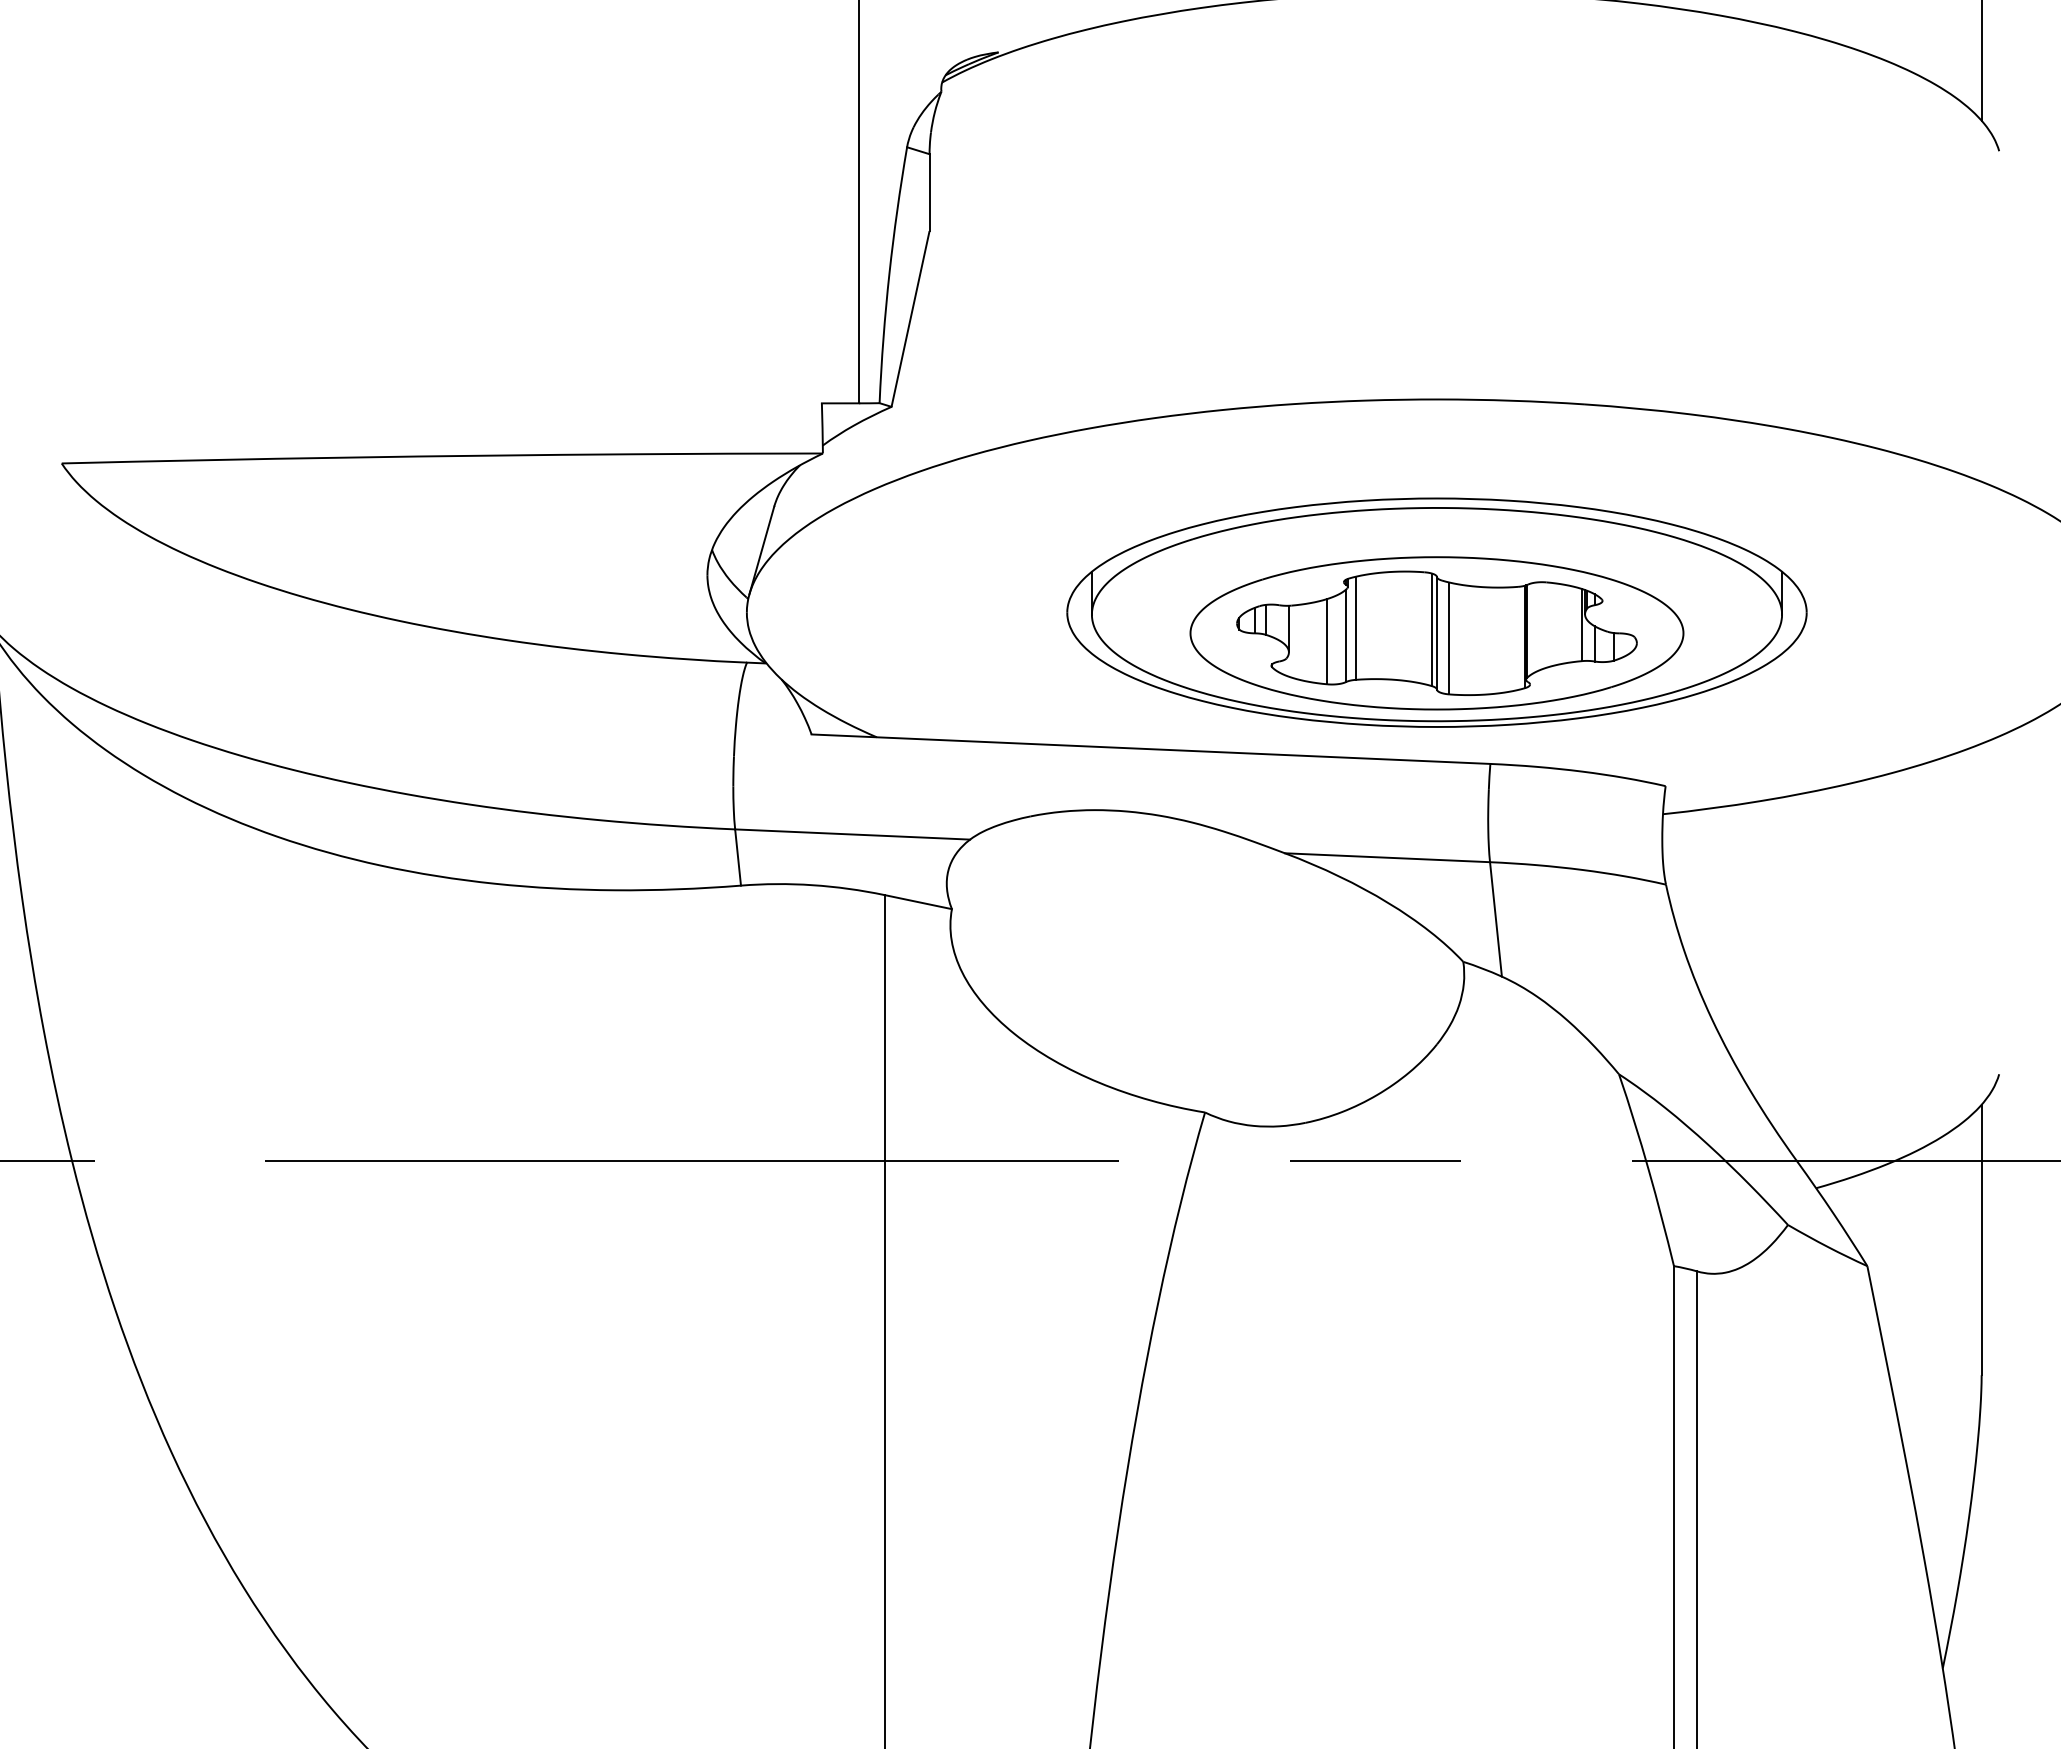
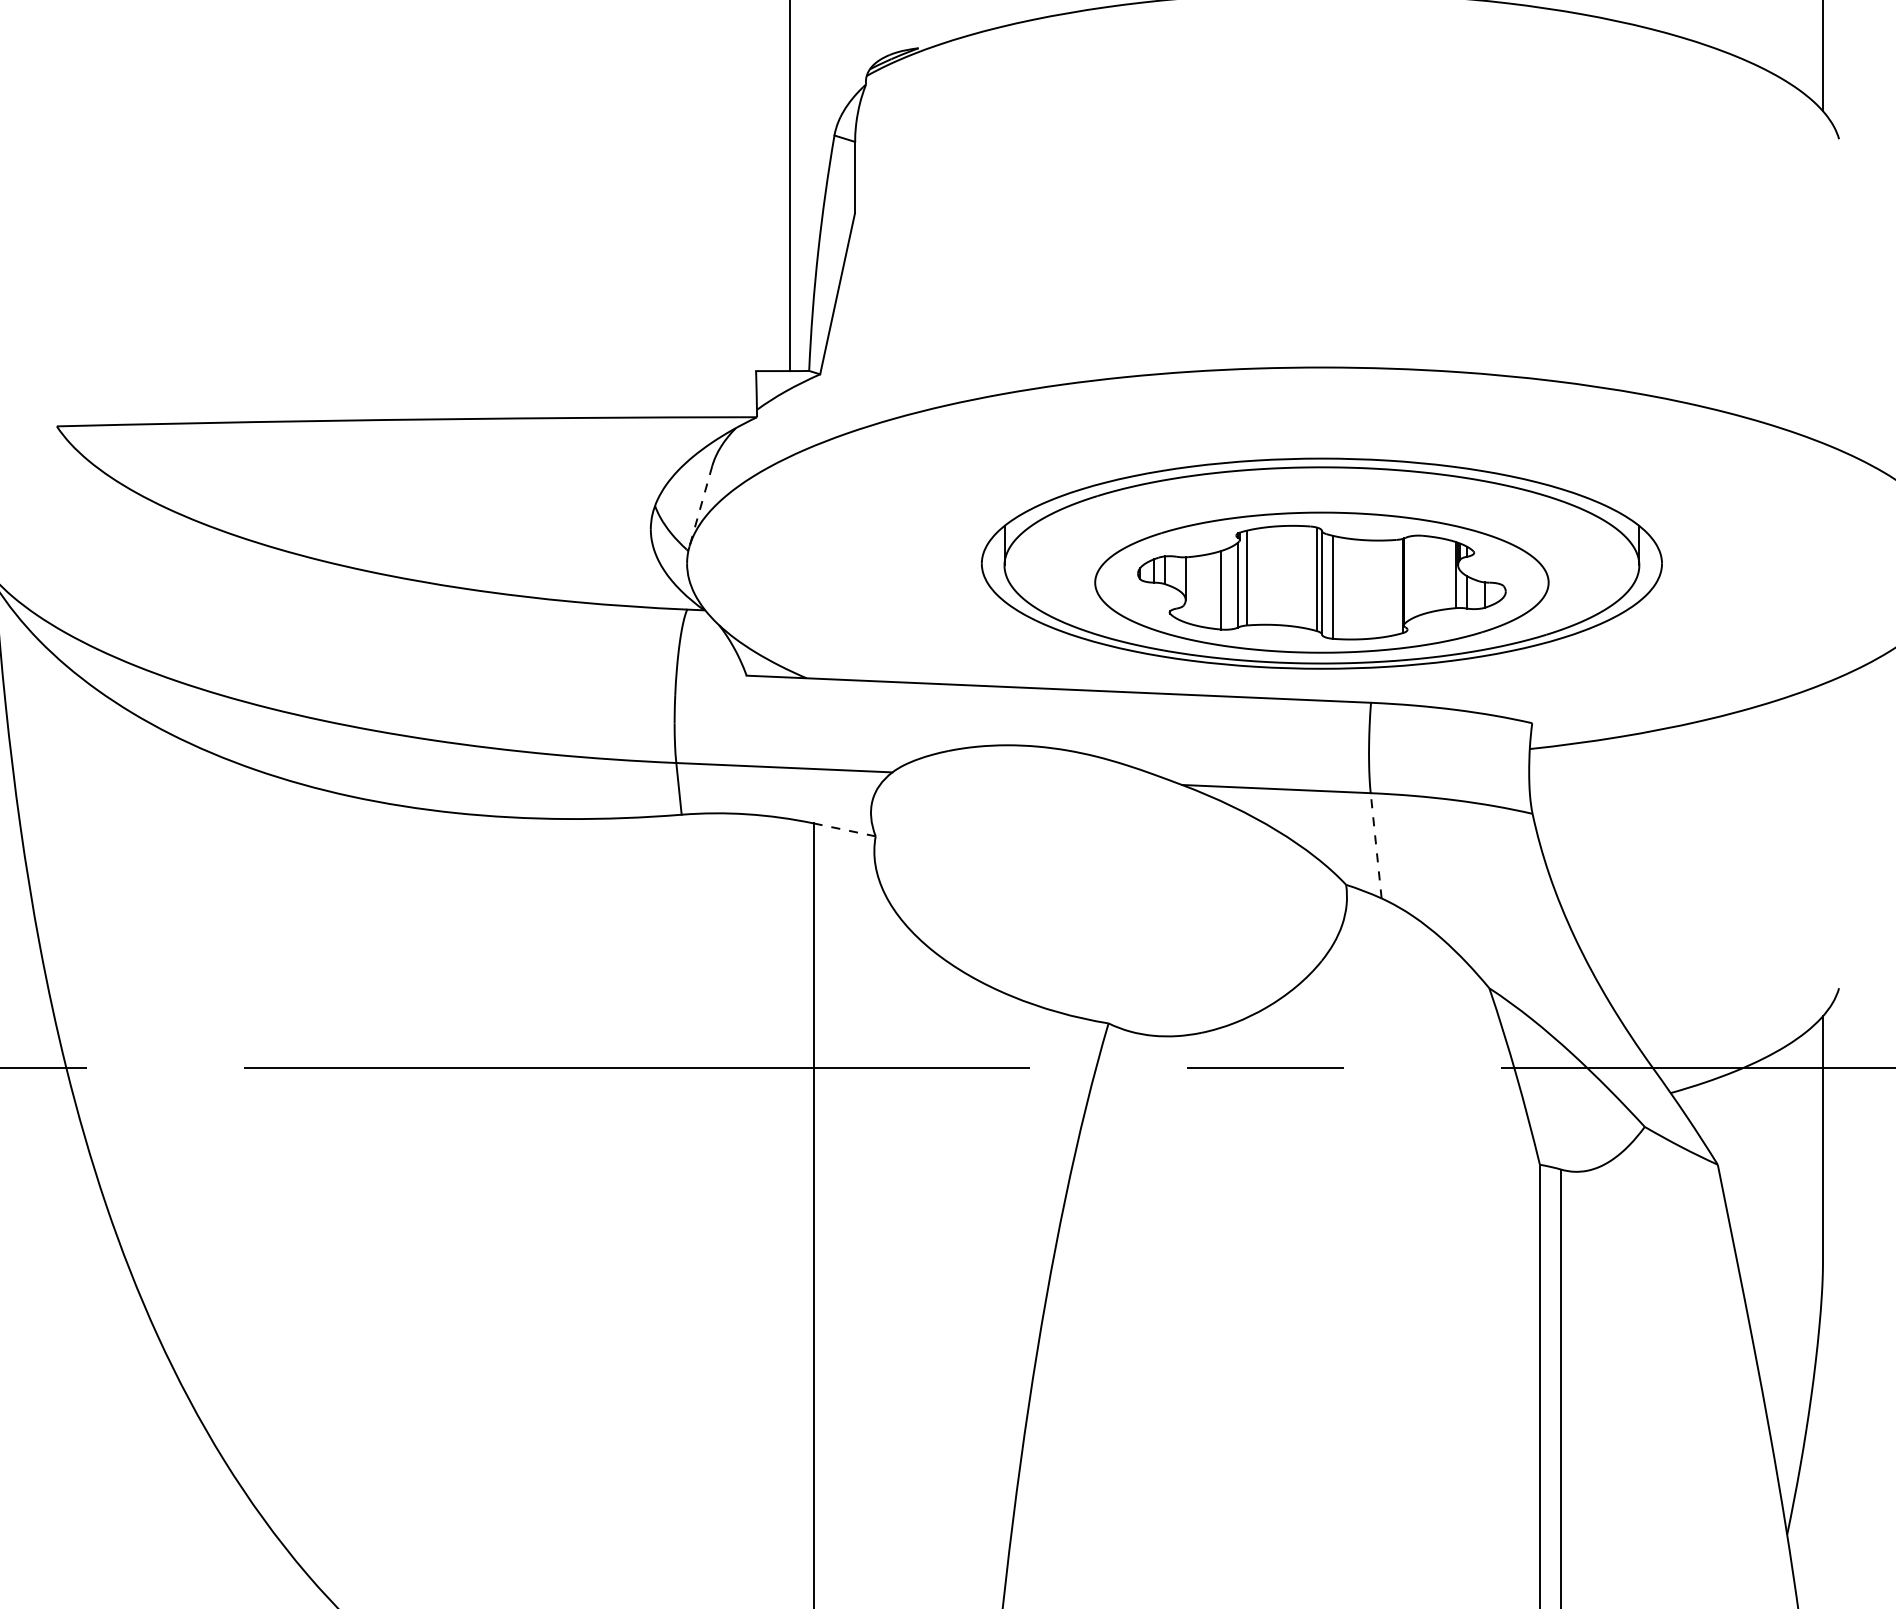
line: (761, 550) -> (700, 506), solid -> dashed
line: (917, 901) -> (844, 829), solid -> dashed
line: (1496, 919) -> (1376, 845), solid -> dashed

